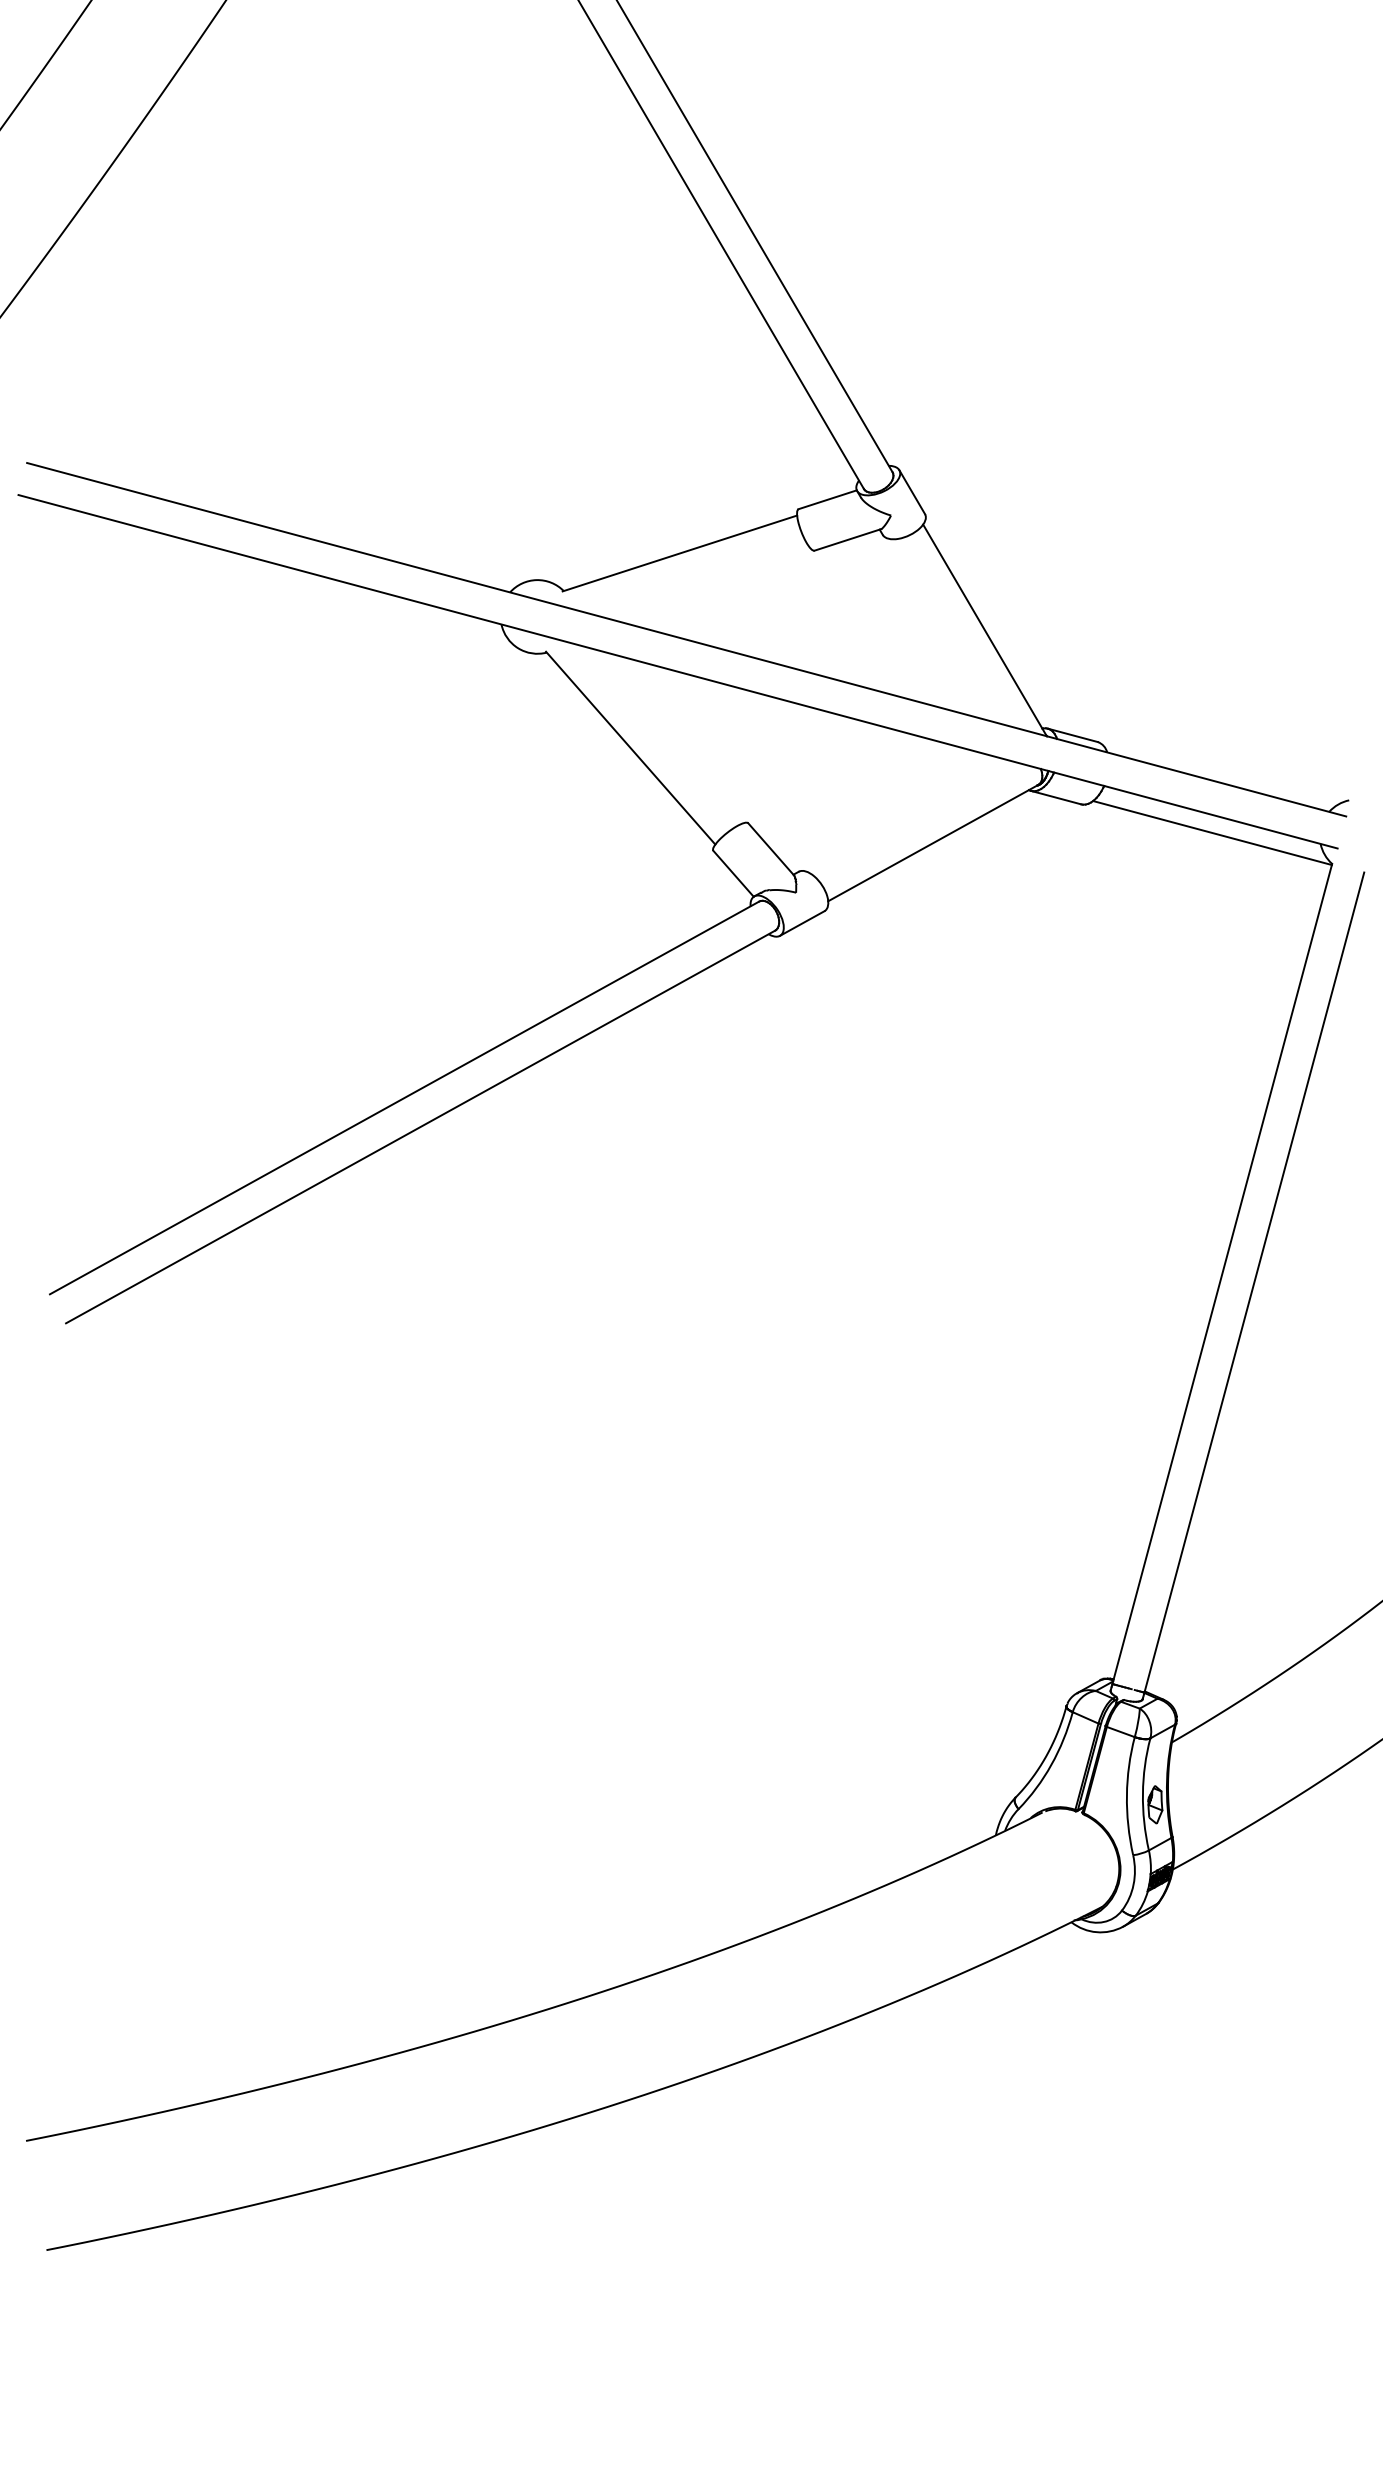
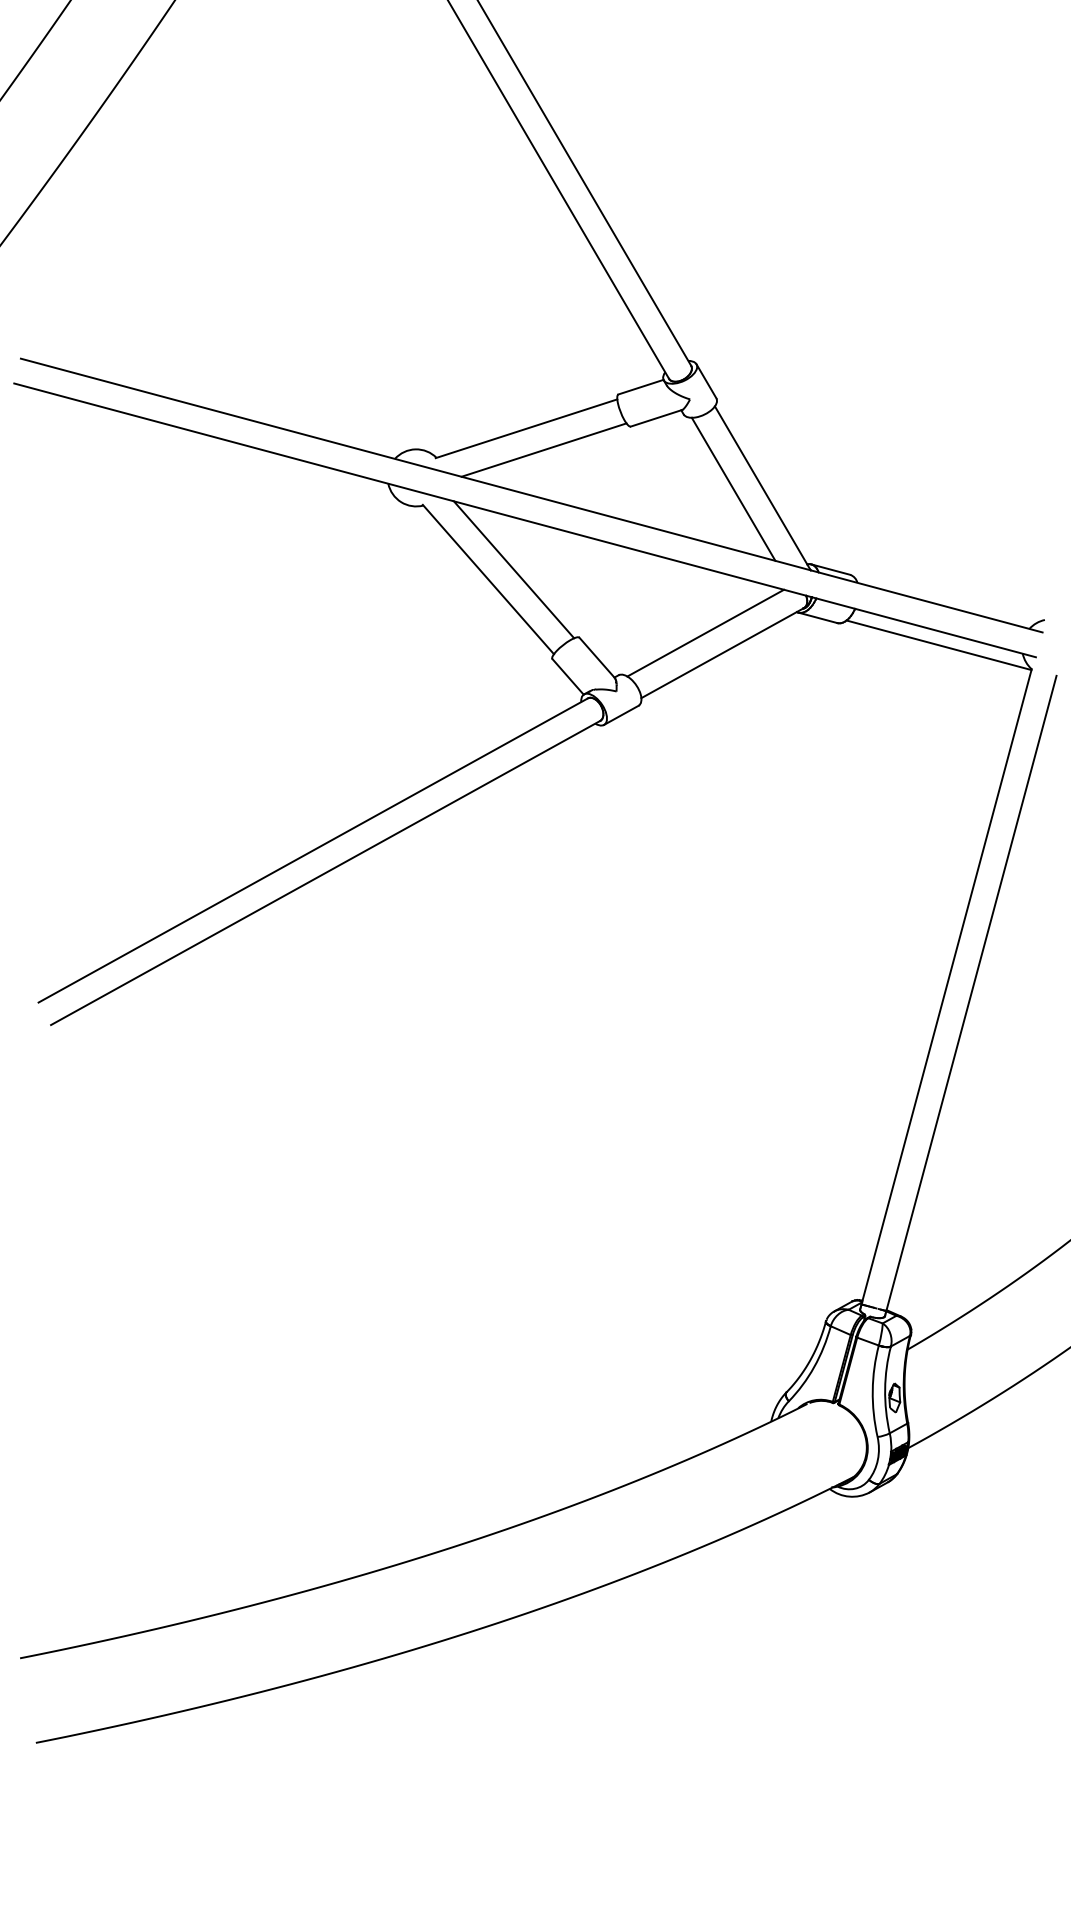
line: (701, 580) -> (543, 449), added
line: (947, 630) -> (733, 488), added
line: (663, 735) -> (513, 569), added
line: (910, 816) -> (705, 632), added

